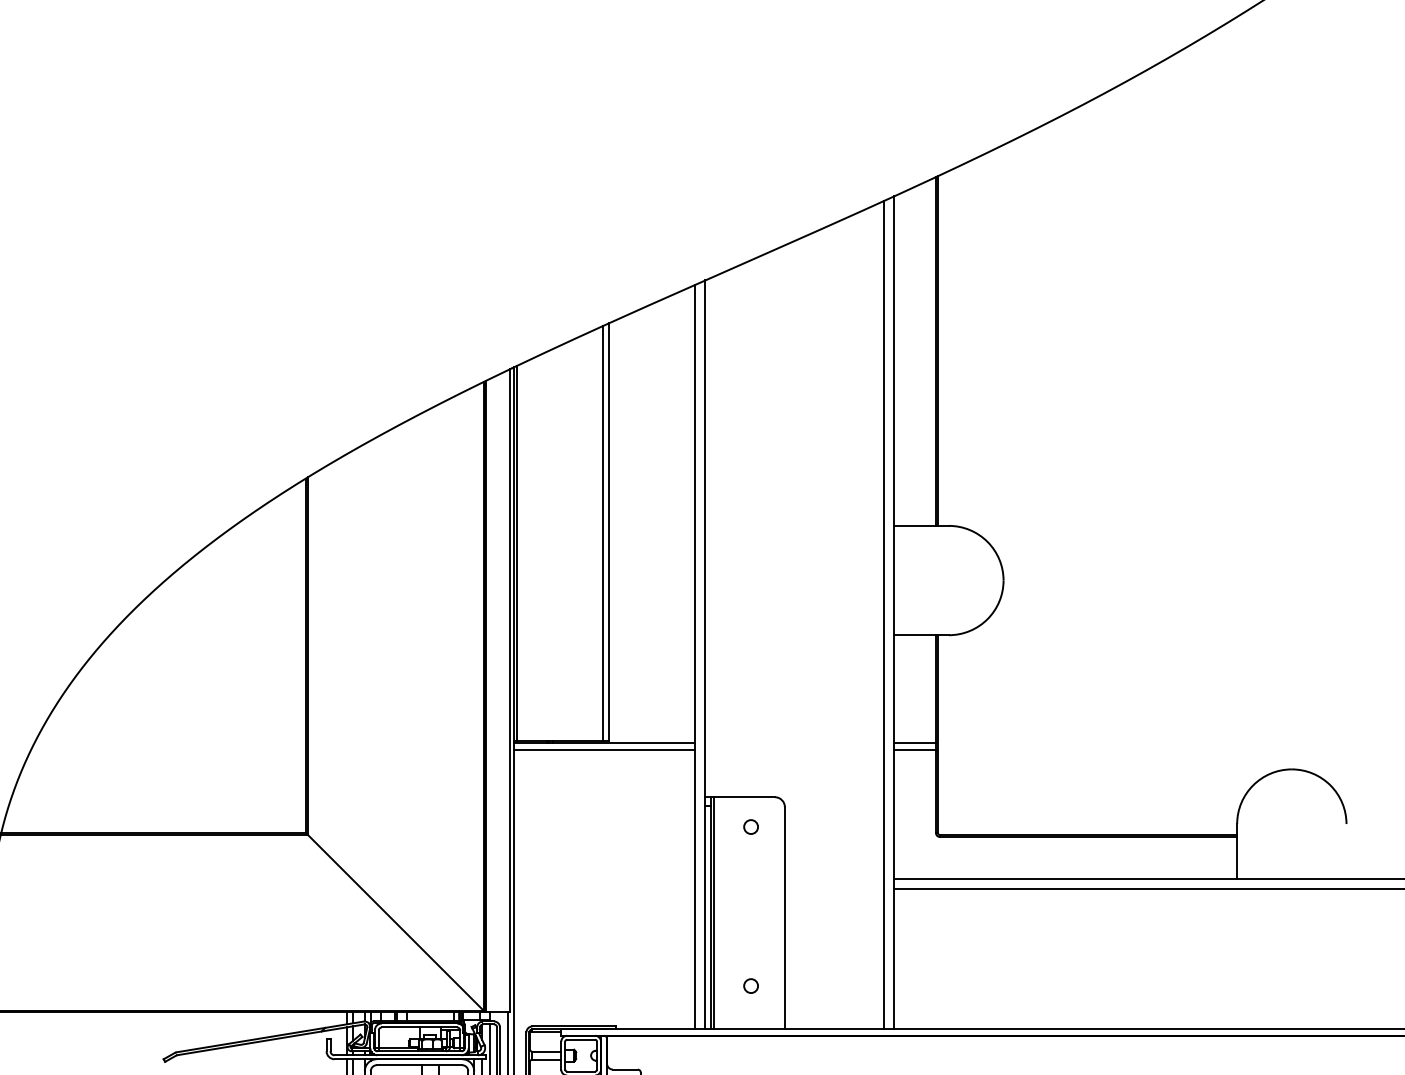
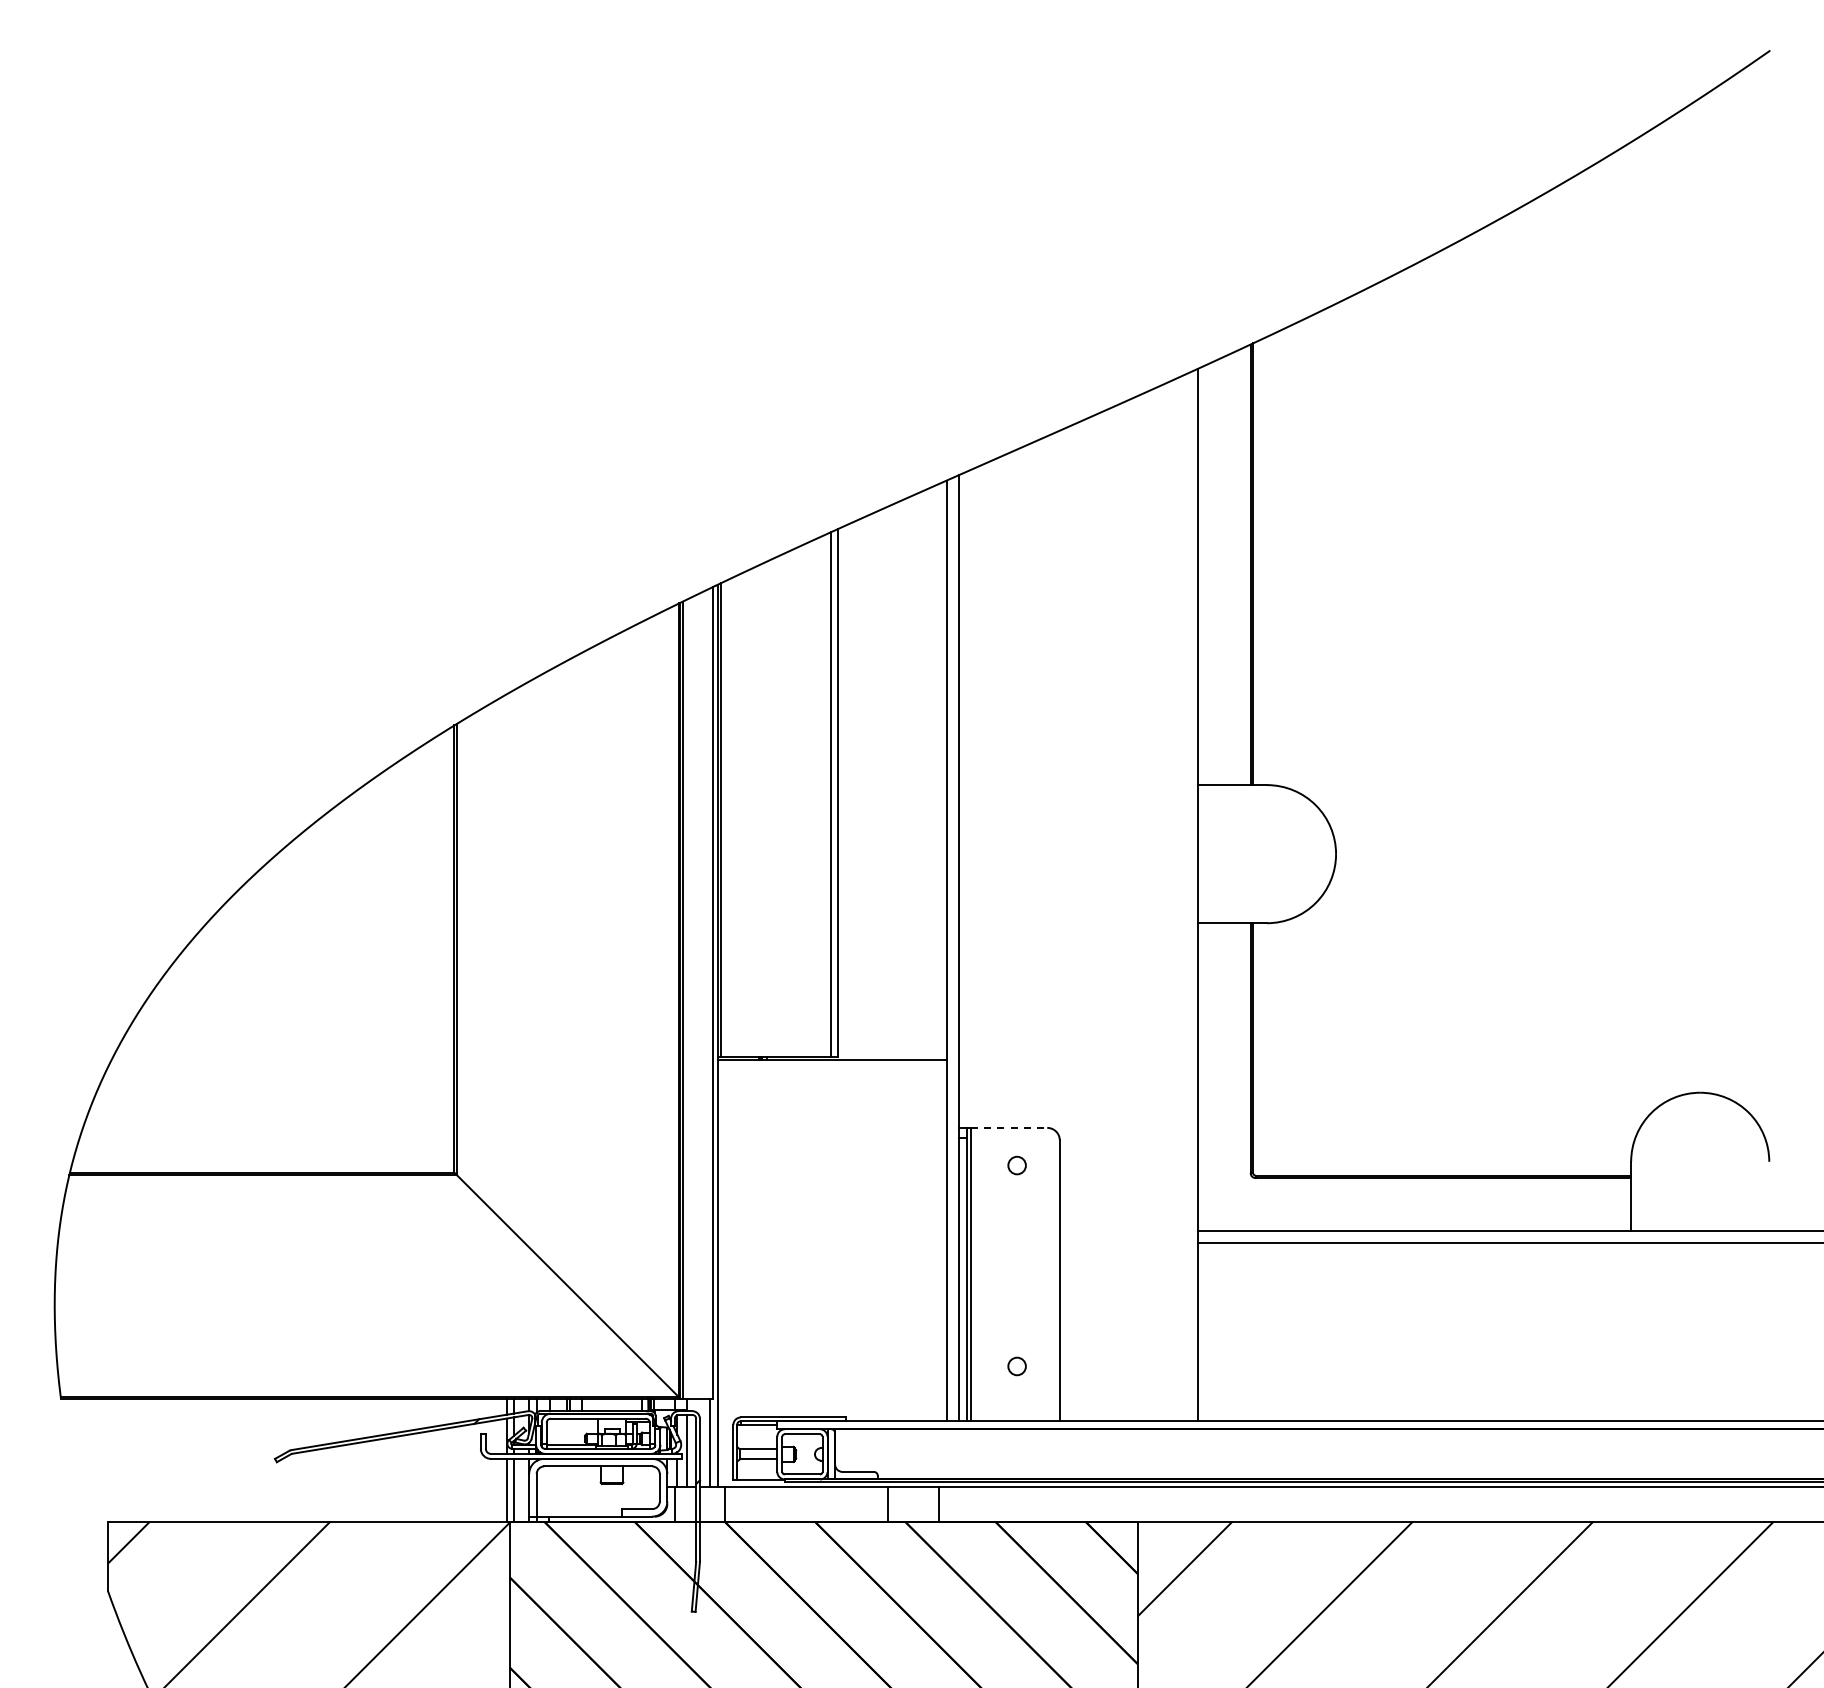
line: (884, 614) -> (1185, 897), removed
line: (914, 743) -> (1223, 1059), removed
line: (604, 750) -> (831, 1068), removed
line: (914, 750) -> (1223, 1068), removed
line: (745, 796) -> (1009, 1127), solid -> dashed

